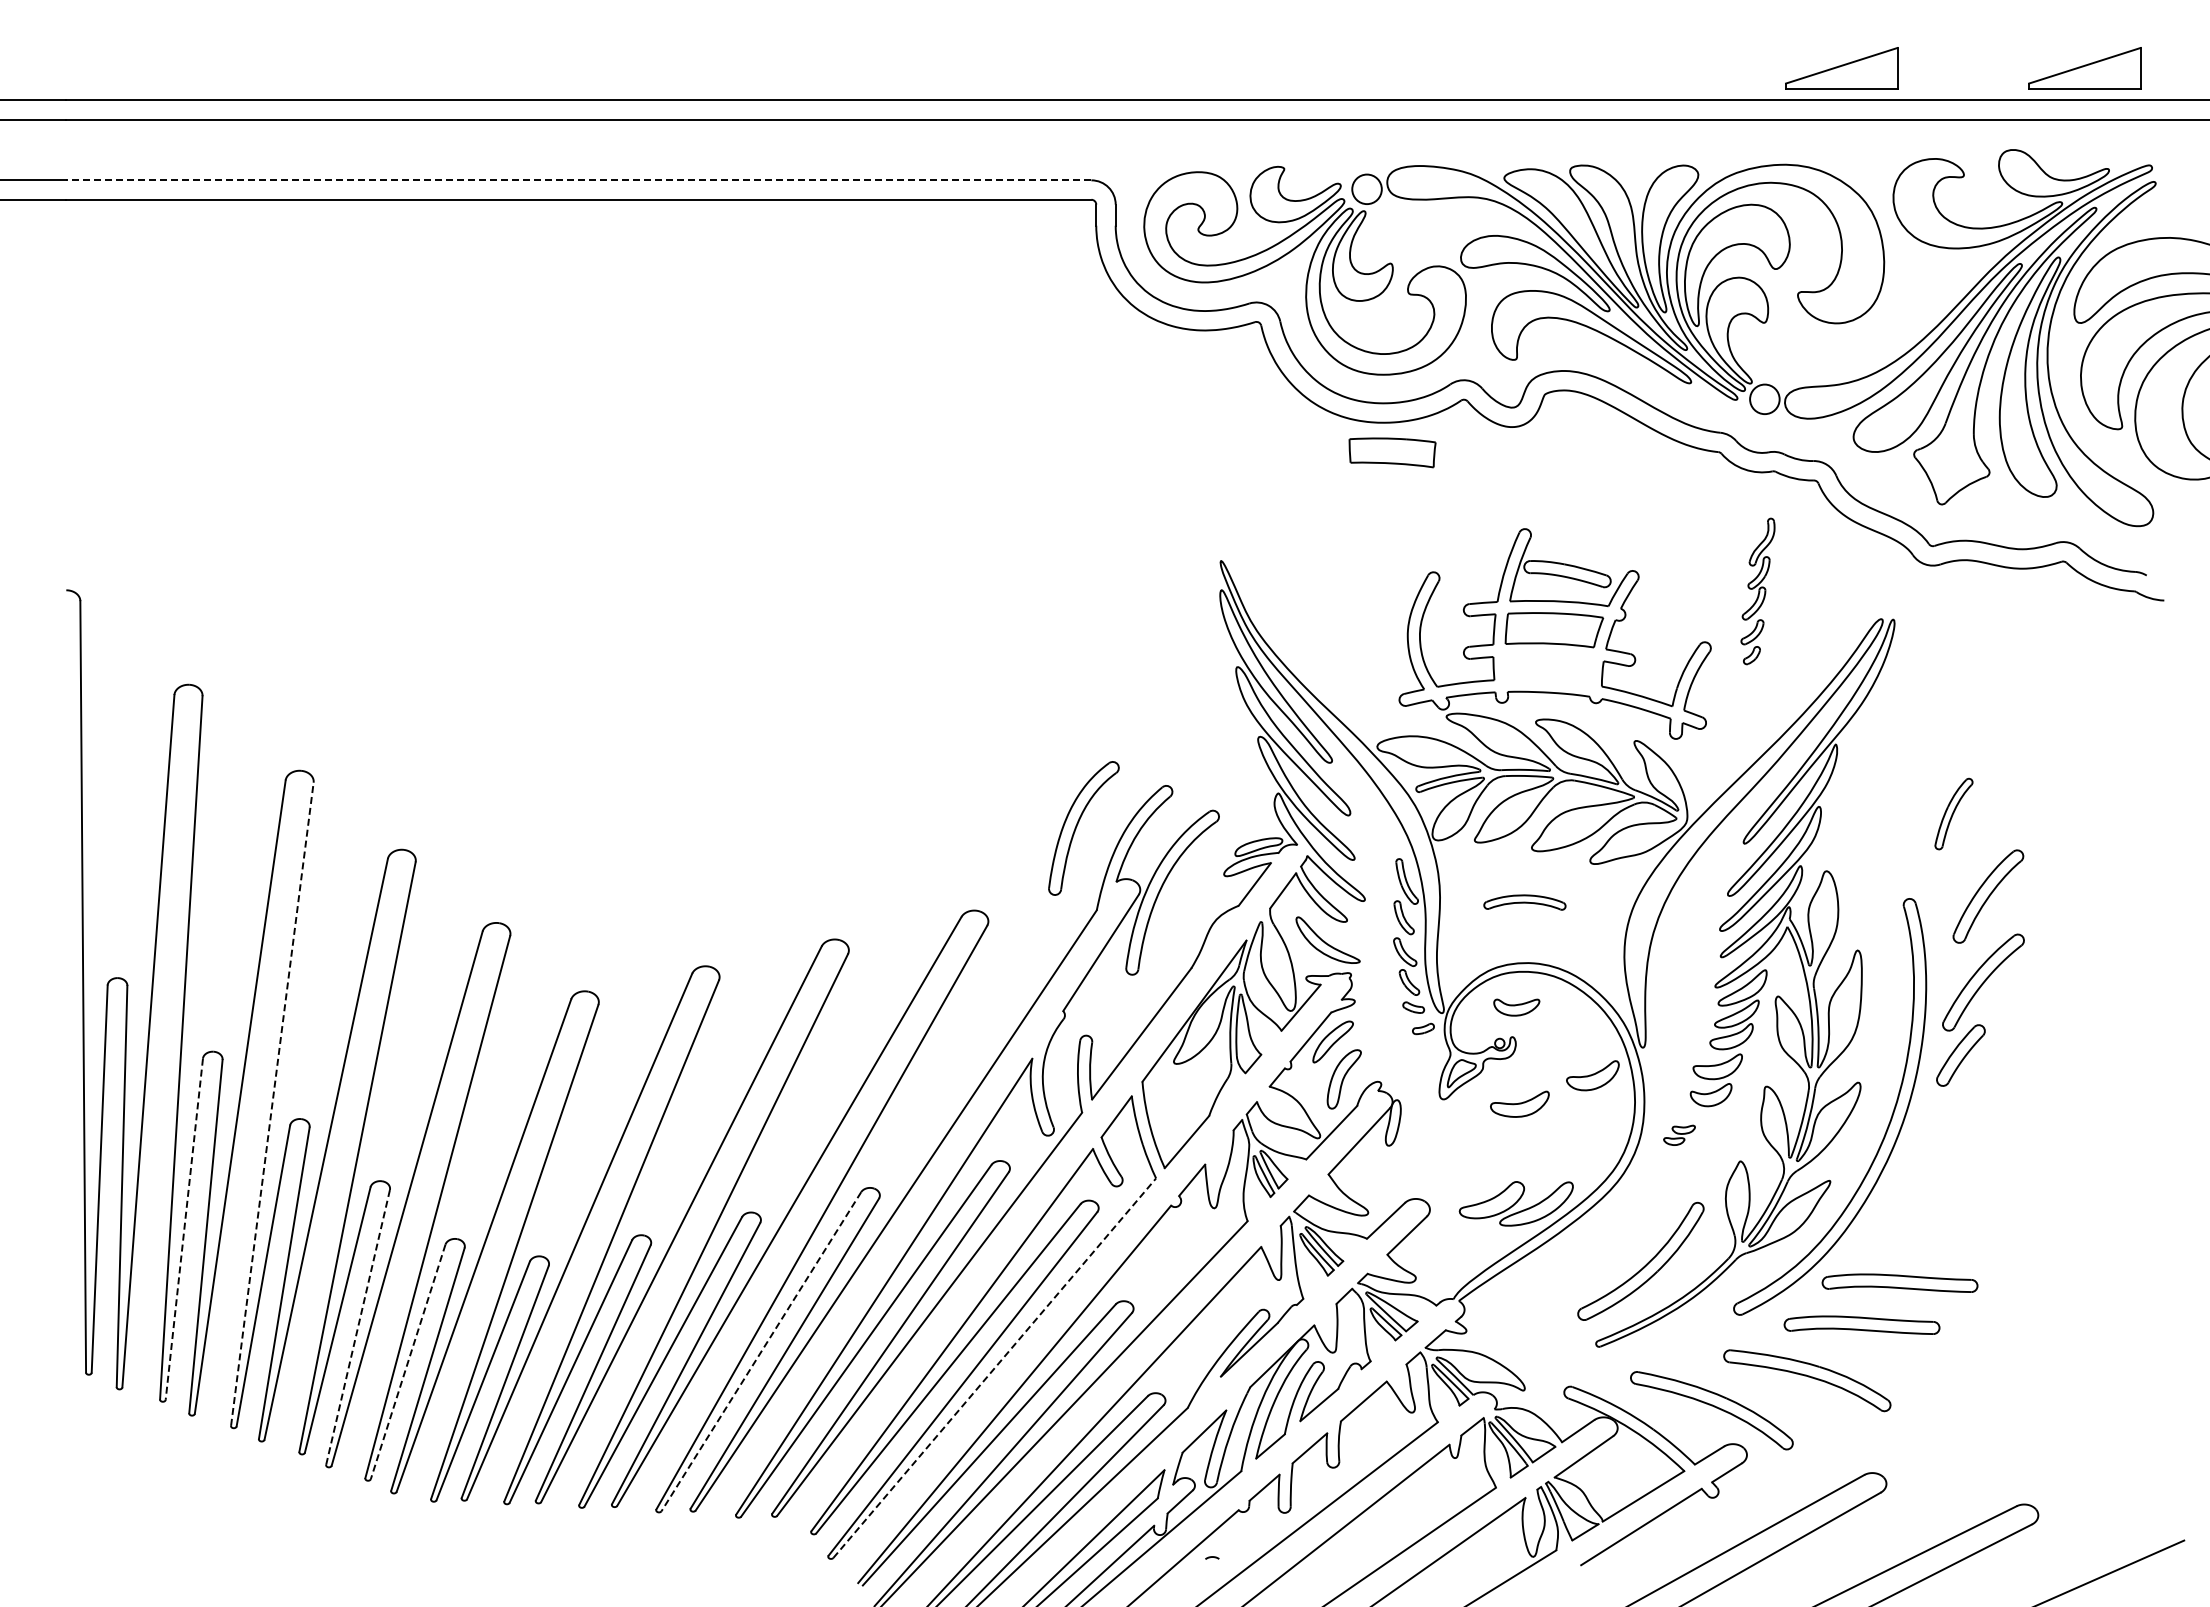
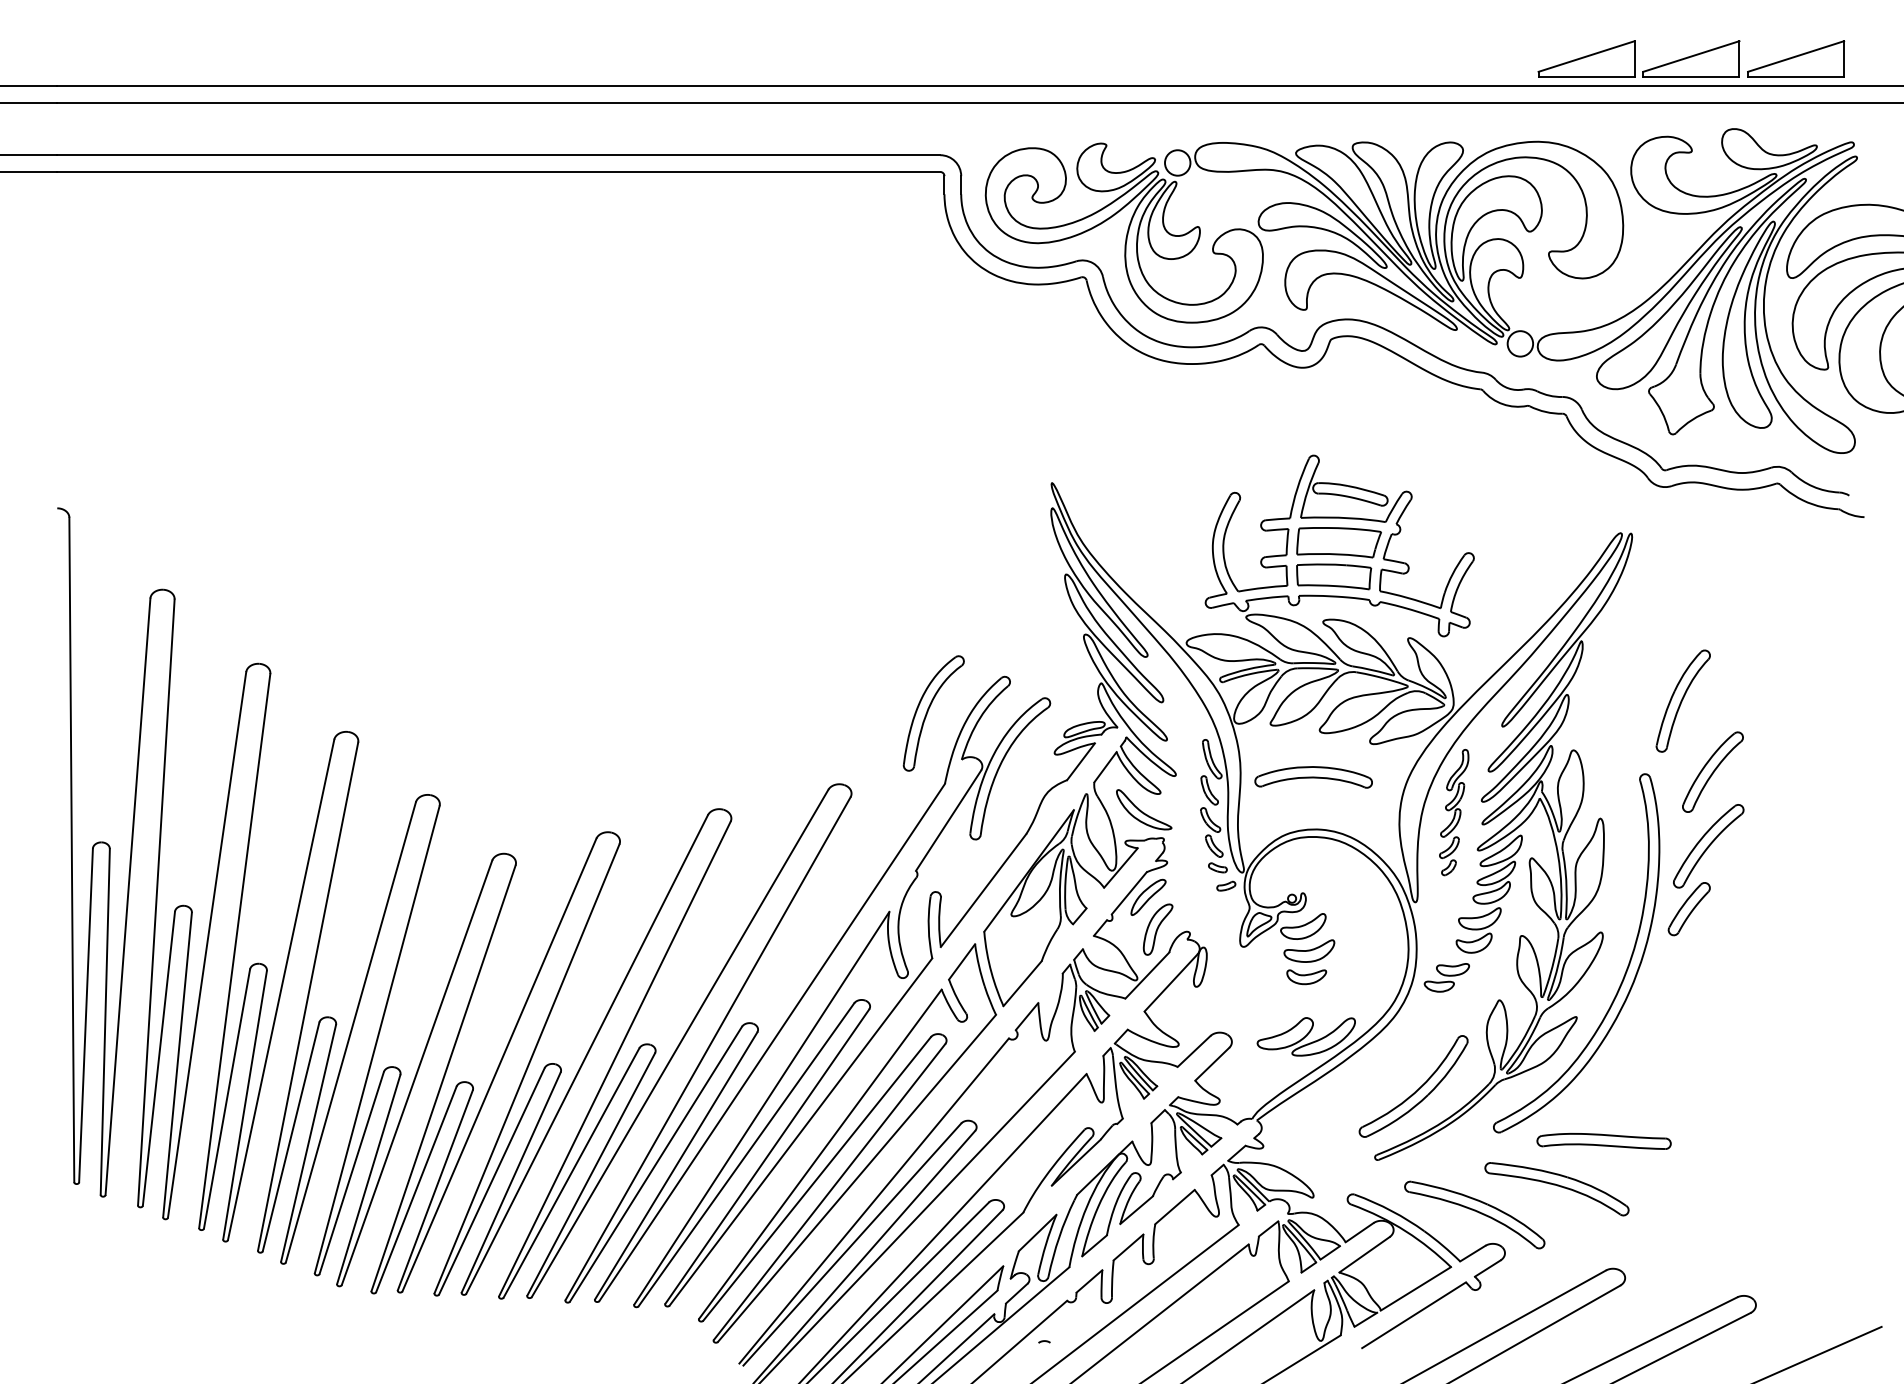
part: (1963, 68) -> (1691, 58), added
line: (578, 180) -> (498, 155), dashed -> solid
part: (1392, 452) -> (1334, 576), moved
part: (1757, 591) -> (1453, 812), moved
part: (1953, 813) -> (1682, 700), size x1.67
part: (1524, 902) -> (1313, 777), size x1.67
part: (1516, 1007) -> (1306, 977), moved
part: (1592, 1075) -> (1303, 926), moved
line: (272, 1103) -> (234, 950), dashed -> solid
part: (1679, 1135) -> (1446, 977), size x1.67
line: (184, 1229) -> (159, 1058), dashed -> solid
part: (1899, 1282) -> (1636, 1104), removed
line: (358, 1326) -> (308, 1142), dashed -> solid
line: (761, 1352) -> (656, 1164), dashed -> solid
line: (408, 1361) -> (352, 1172), dashed -> solid
line: (995, 1367) -> (857, 1177), dashed -> solid

